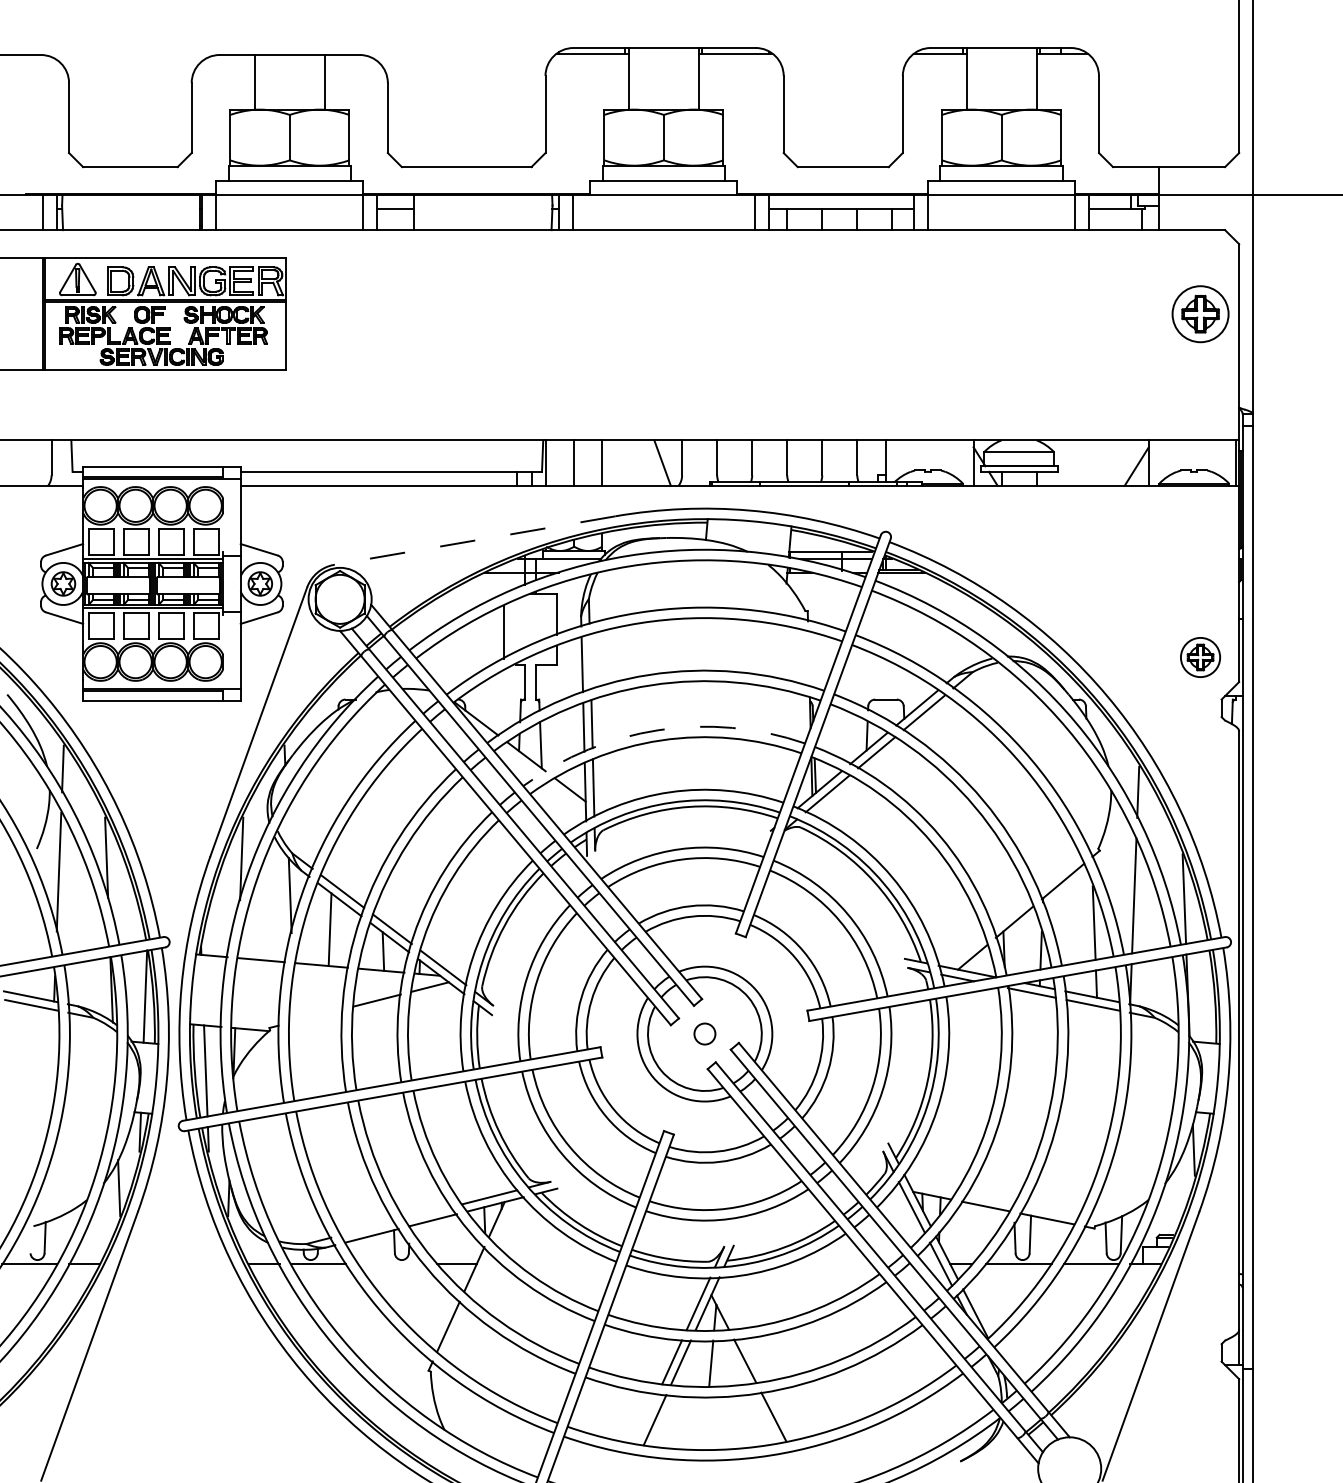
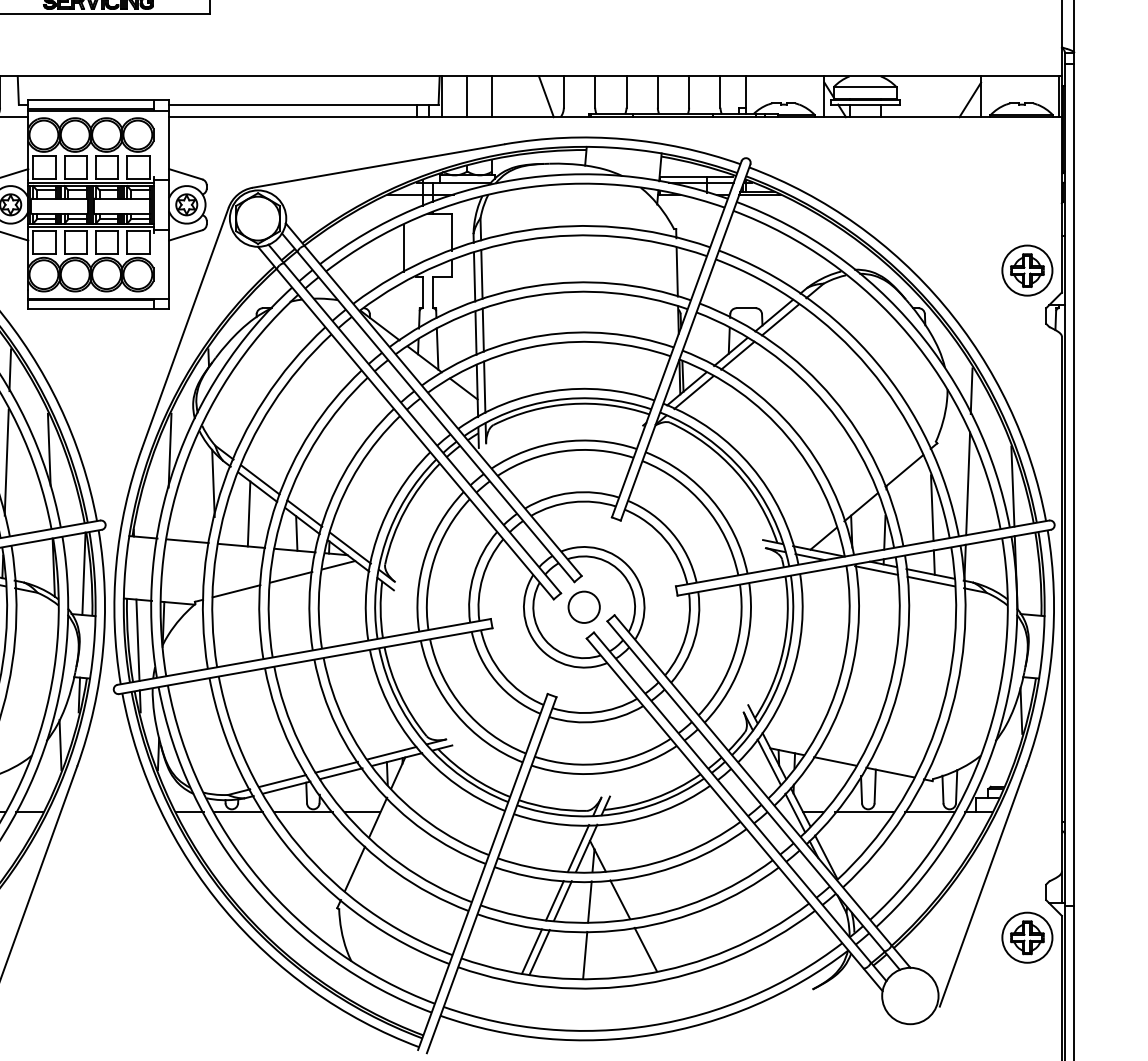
line: (474, 540) -> (378, 165), dashed -> solid
part: (1200, 657) -> (1027, 270), size x1.43
line: (808, 659) -> (676, 272), added
line: (590, 661) -> (481, 274), added
arc: (658, 730) -> (542, 335), dashed -> solid
line: (315, 1015) -> (236, 590), added
circle: (704, 1033) -> (583, 606), size x1.67
line: (427, 1213) -> (336, 767), added
line: (367, 1228) -> (282, 781), added
line: (390, 1263) -> (303, 812), added
part: (1200, 1403) -> (1027, 937), added
line: (646, 1418) -> (532, 951), added
line: (705, 1423) -> (584, 955), added

